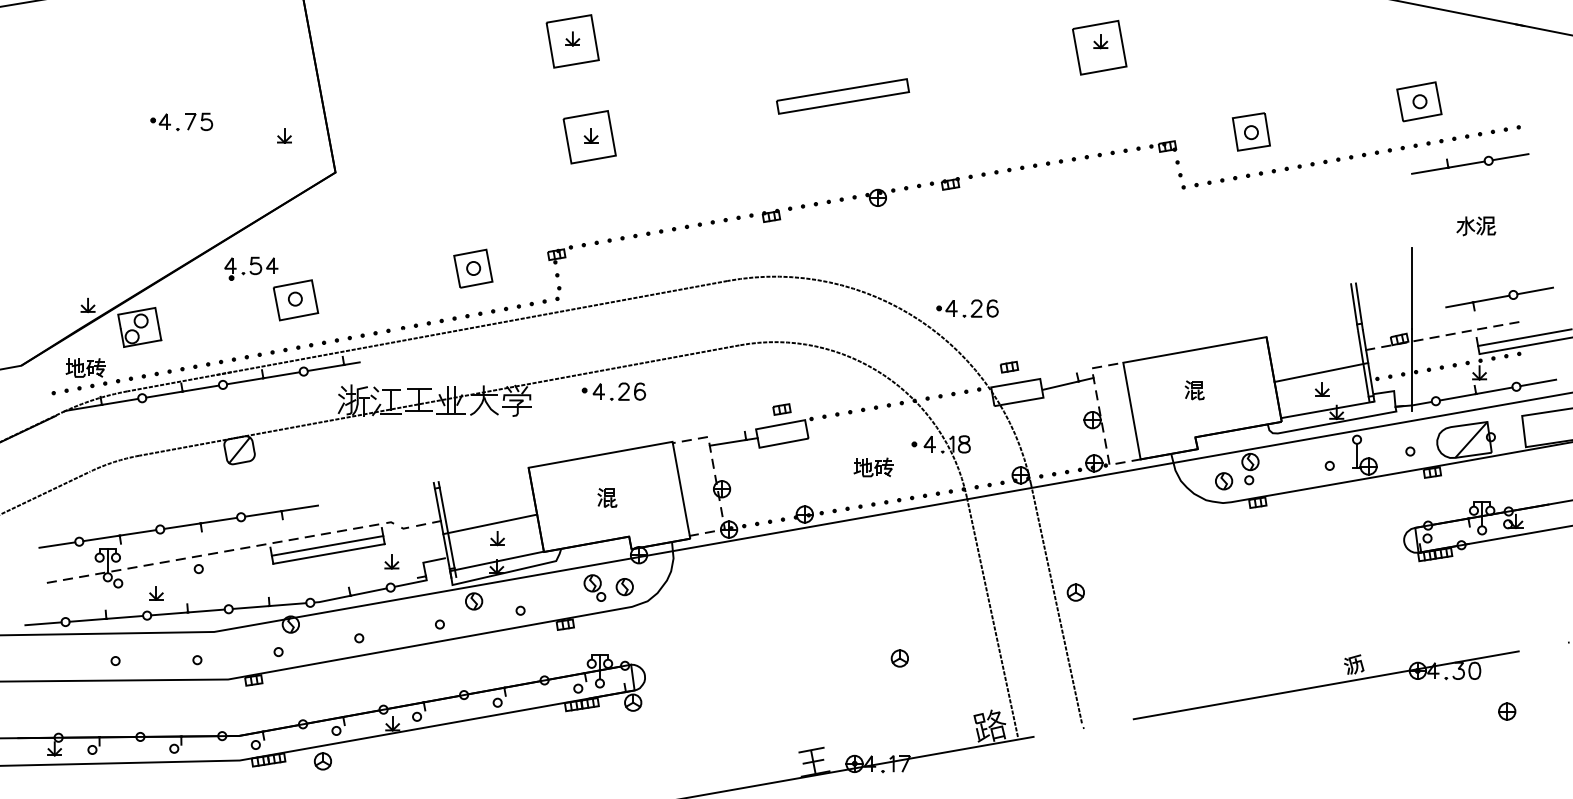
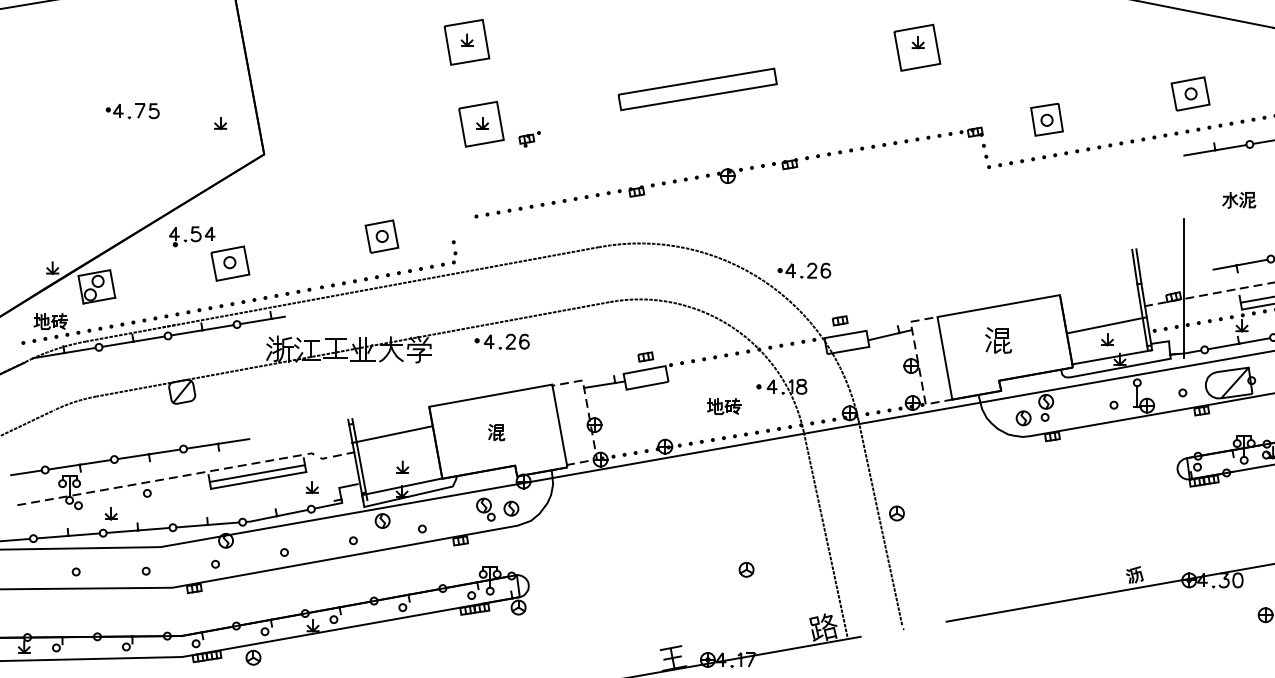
part: (843, 96) -> (698, 89), size x1.4
part: (559, 254) -> (529, 139), moved
part: (1194, 390) -> (998, 340), size x1.6
line: (490, 524) -> (392, 434), moved

